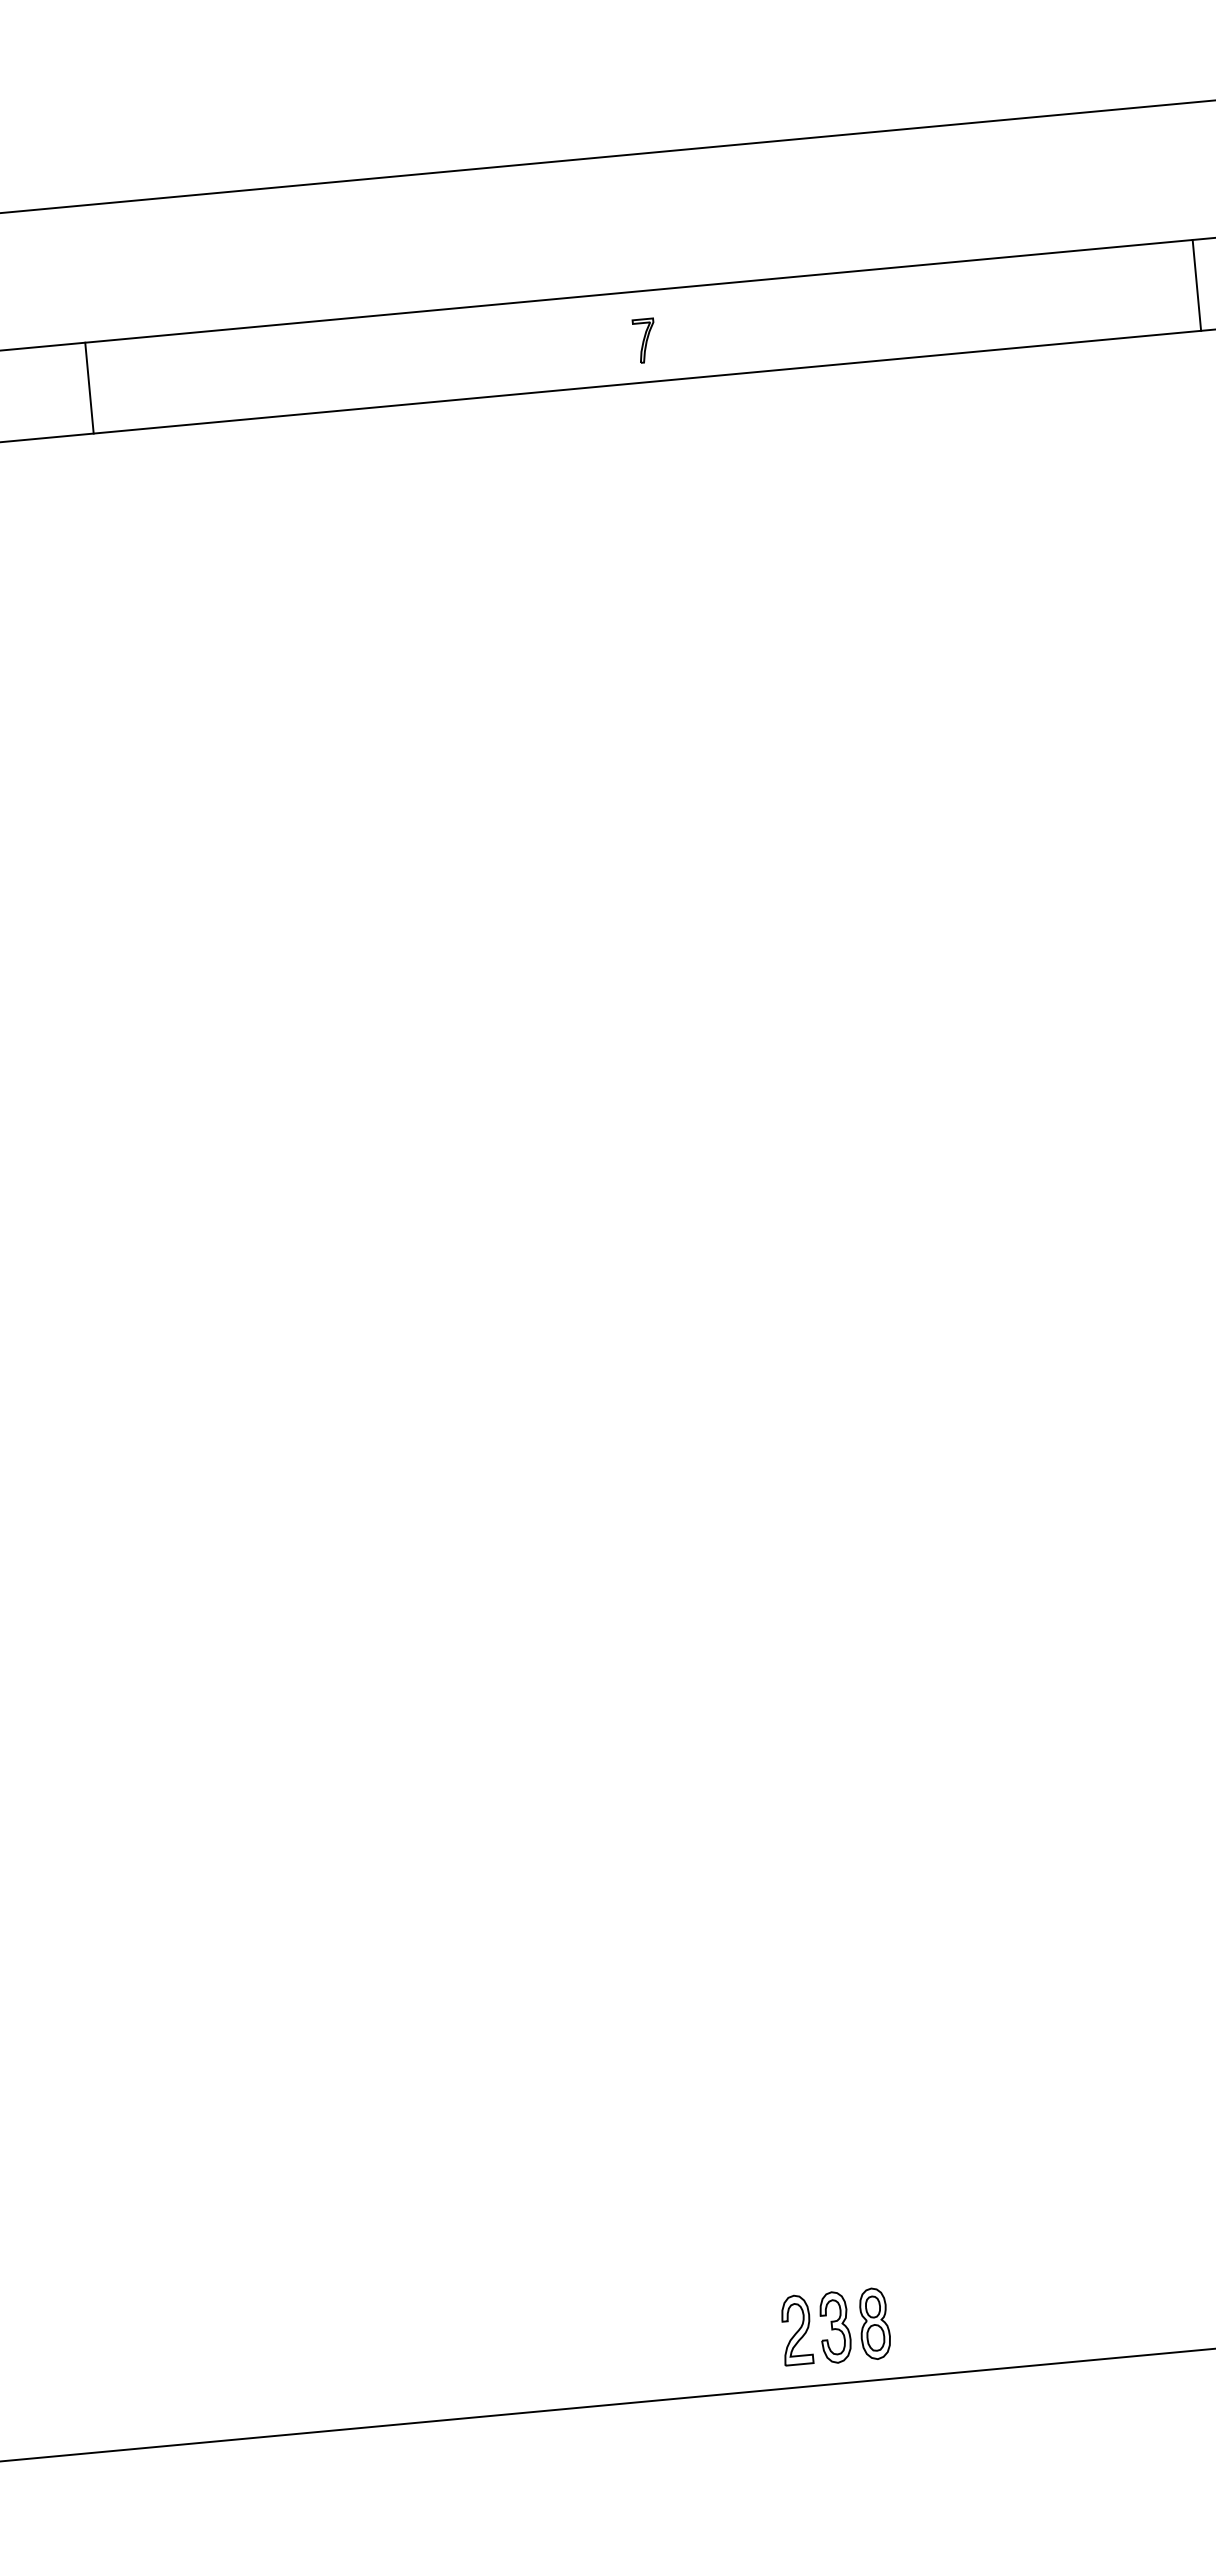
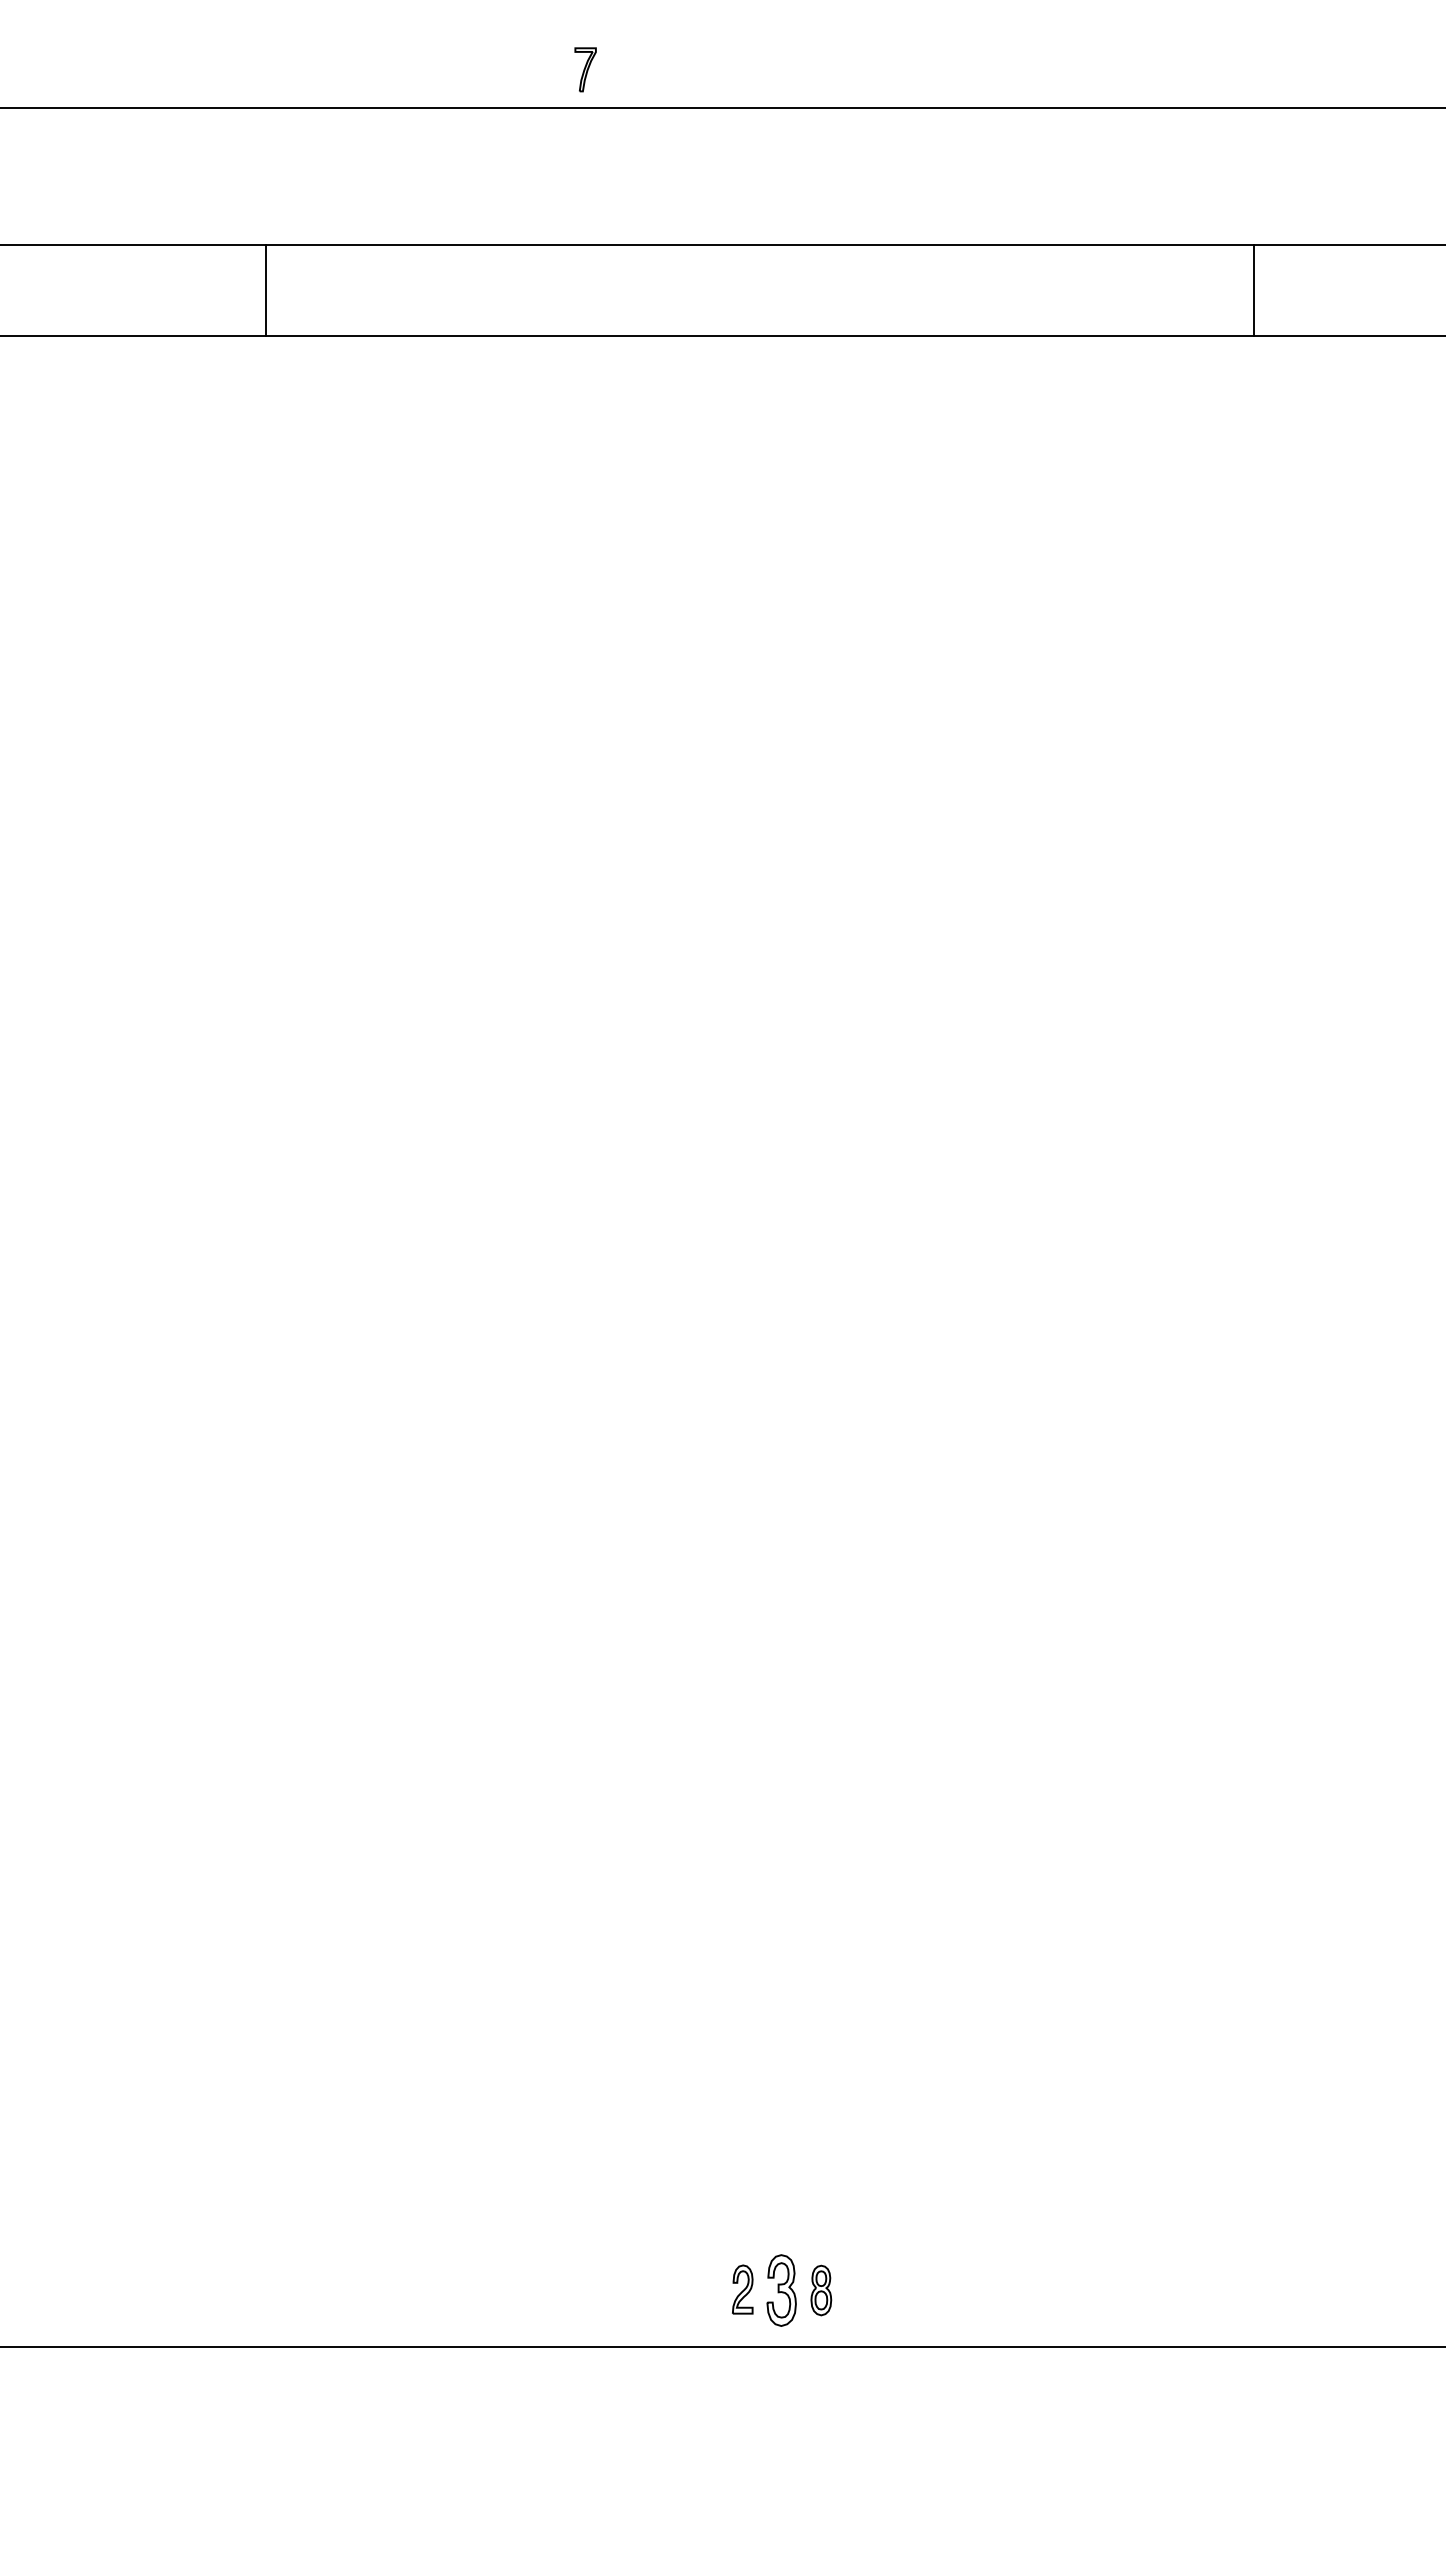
line: (1196, 285) -> (1254, 290), moved
part: (644, 340) -> (585, 69), moved
line: (89, 388) -> (266, 290), moved
part: (874, 2323) -> (821, 2290), size x0.7
part: (796, 2330) -> (742, 2289), size x0.7

